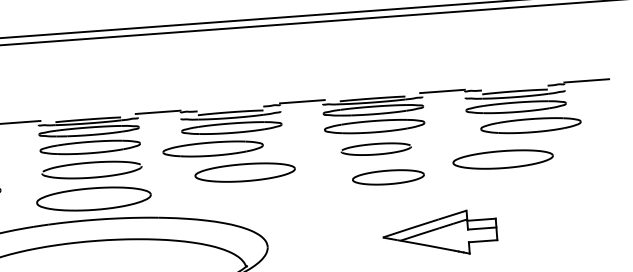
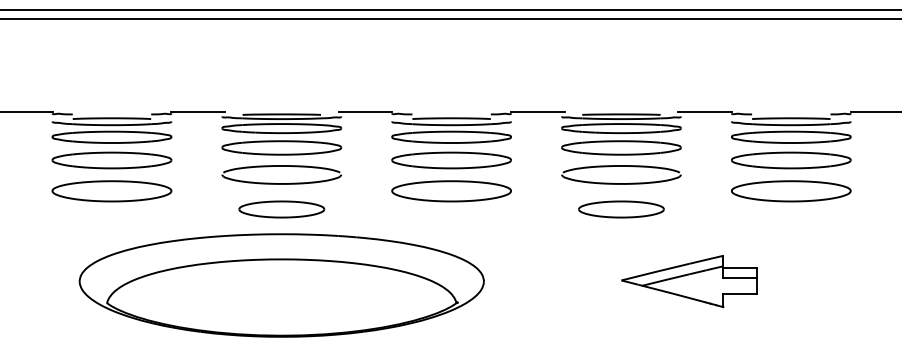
part: (531, 125) -> (791, 160), moved
part: (376, 148) -> (621, 174), size x1.43
part: (213, 149) -> (451, 160), moved
part: (503, 159) -> (791, 191), moved
part: (245, 172) -> (451, 191), moved
part: (388, 177) -> (621, 209), moved
part: (93, 199) -> (281, 209), size x0.62

